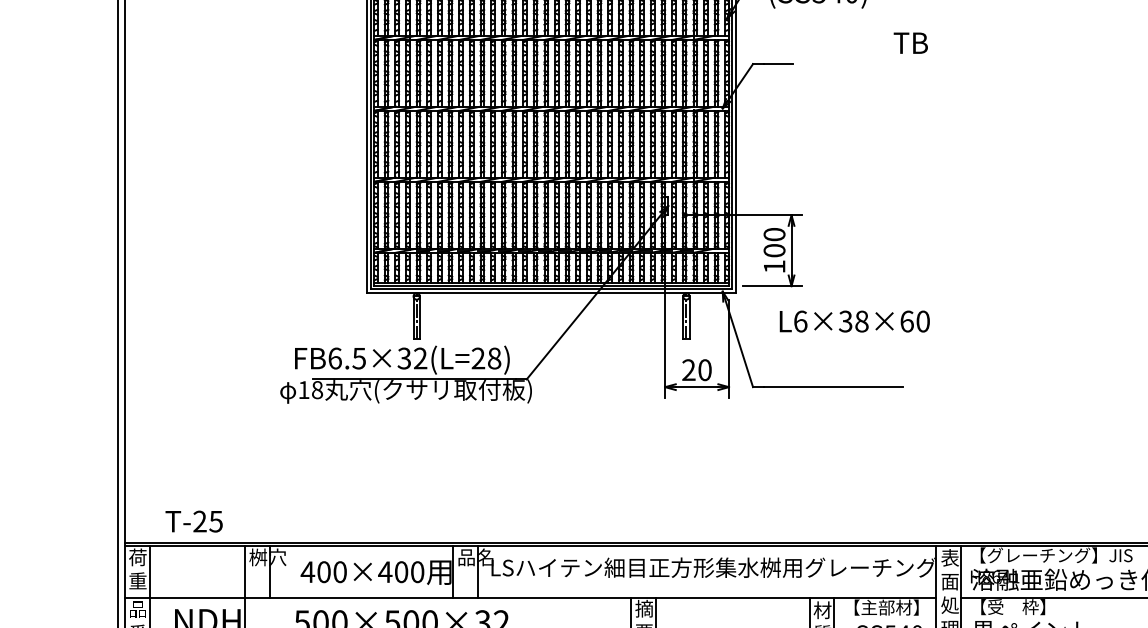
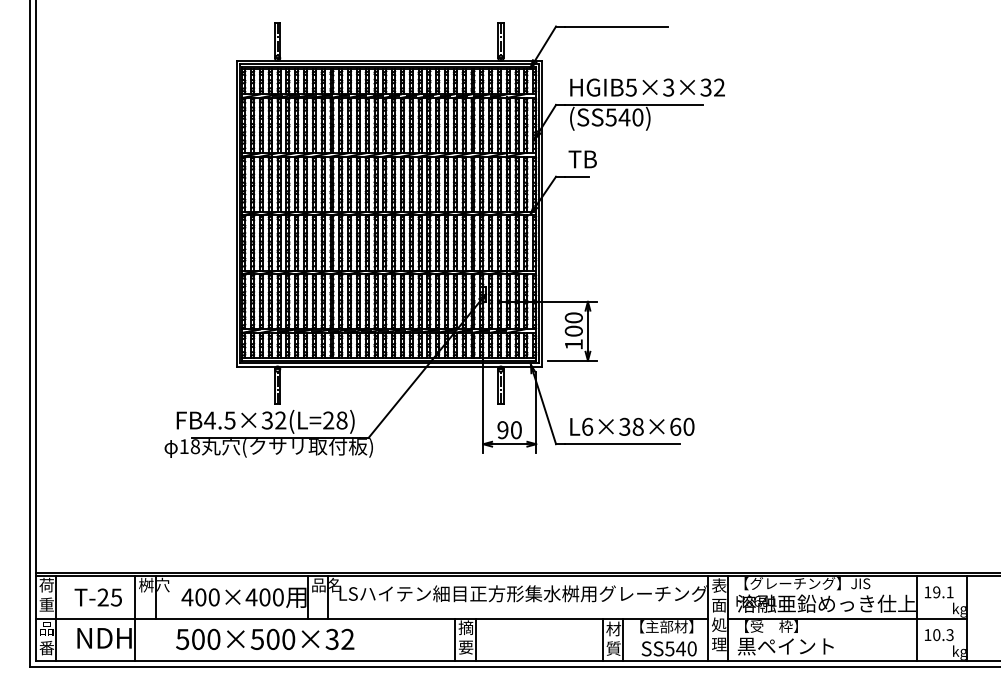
text: (910, 43) -> (582, 159), moved
text: (854, 321) -> (632, 426), moved
text: (334, 358) -> (209, 420), FB6.5×32(L=28) -> FB4.5×32(L=28)
text: (688, 370) -> (502, 430), 20 -> 90
text: (193, 521) -> (97, 597), moved

